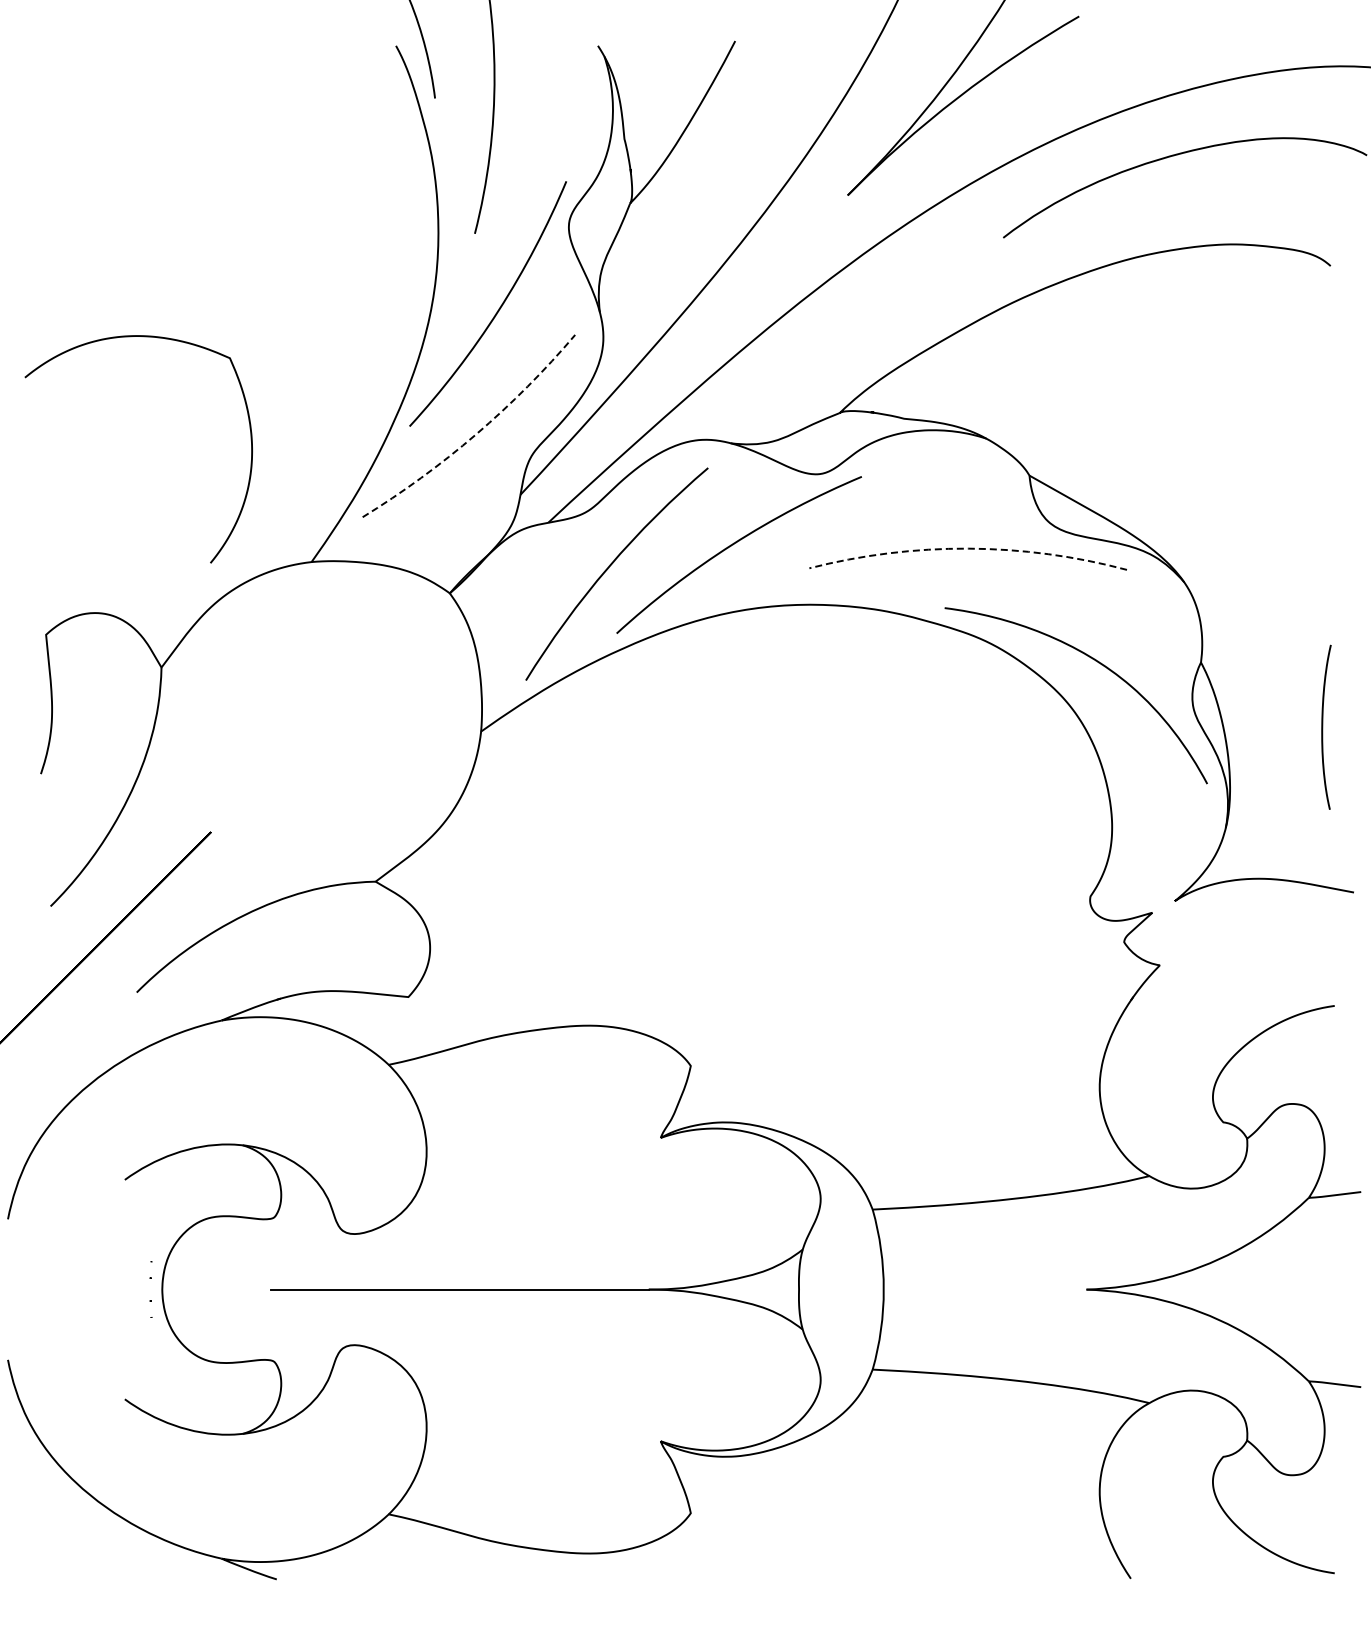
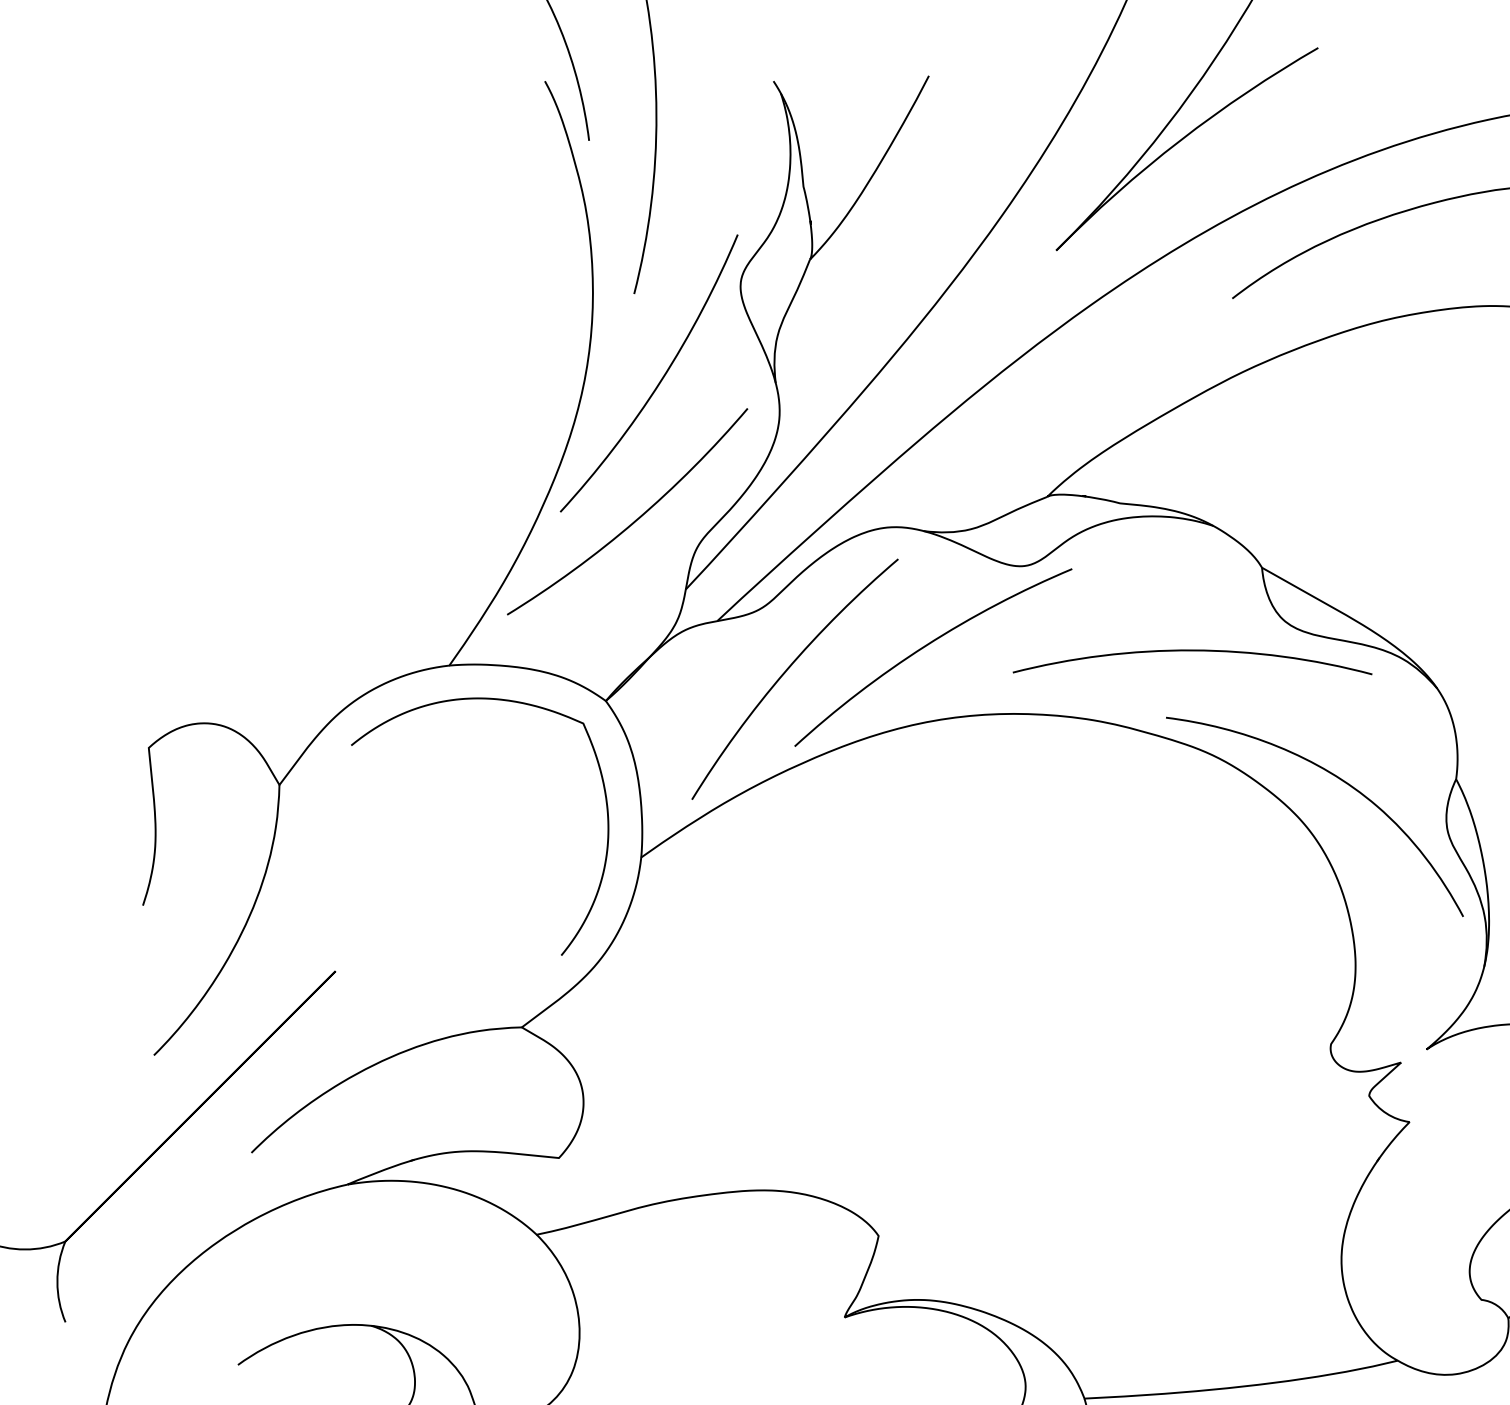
curve: (143, 337) -> (485, 700), moved
arc: (476, 434) -> (636, 521), dashed -> solid
arc: (968, 548) -> (1192, 650), dashed -> solid

